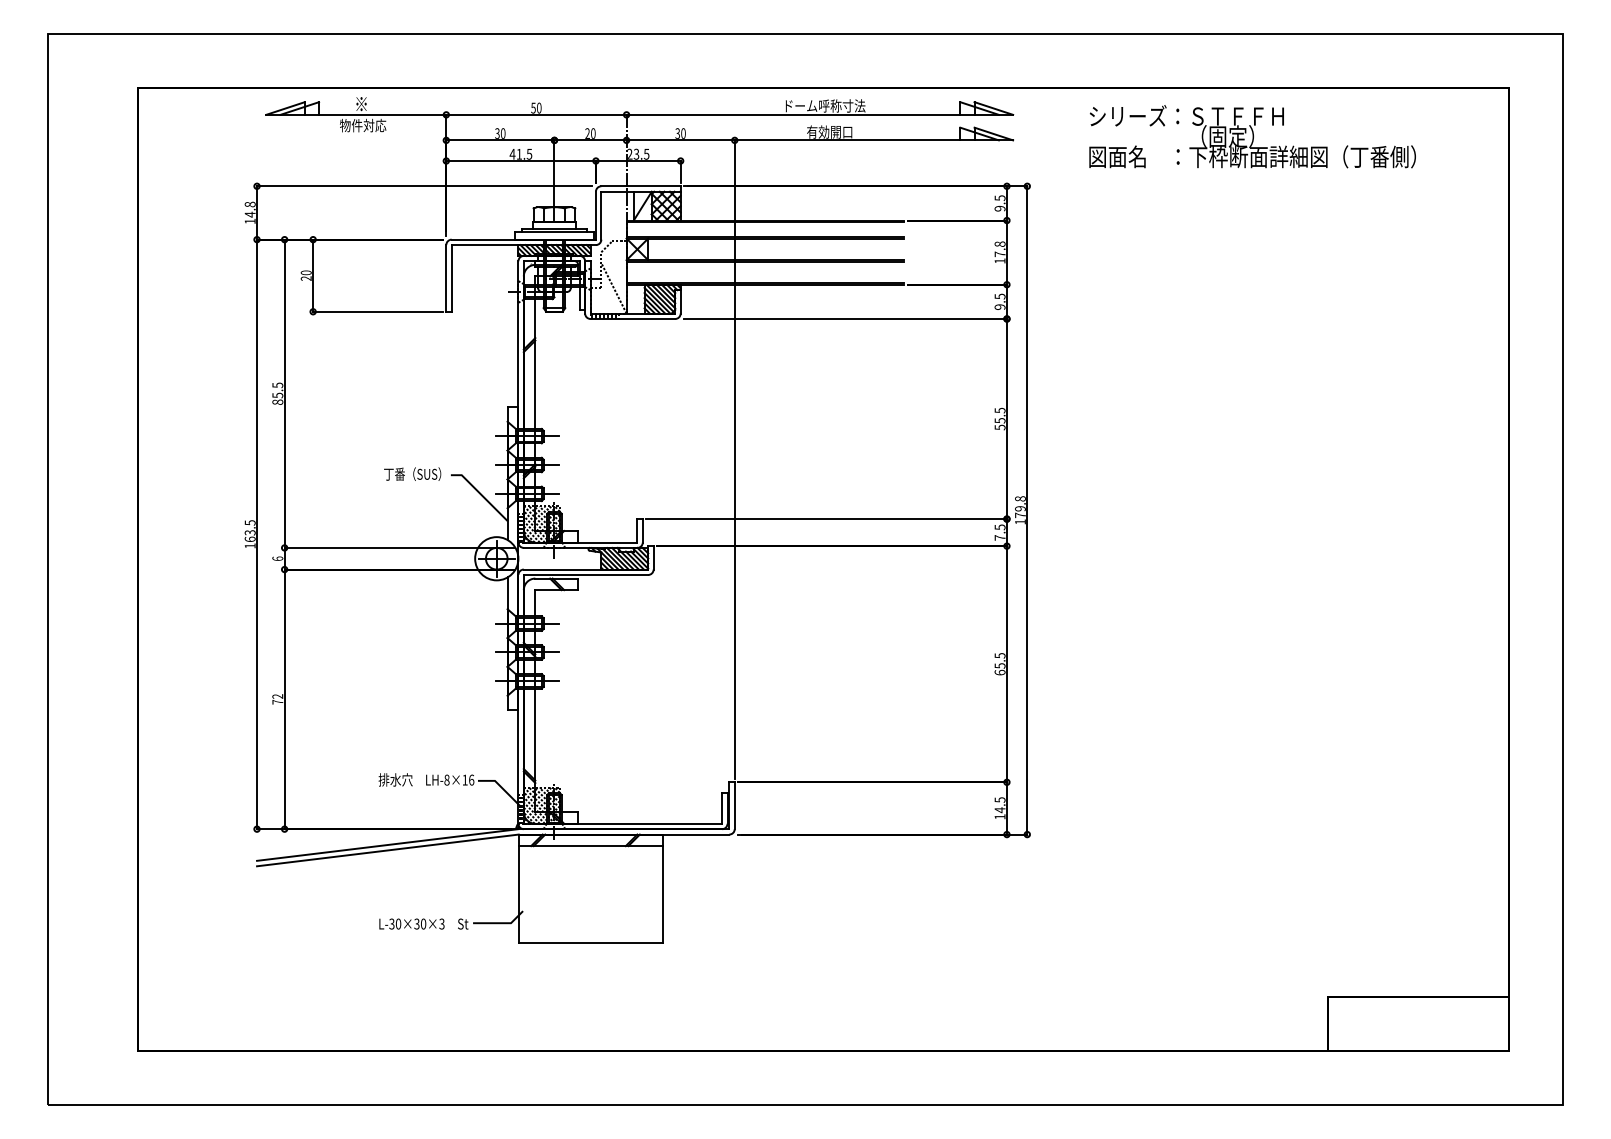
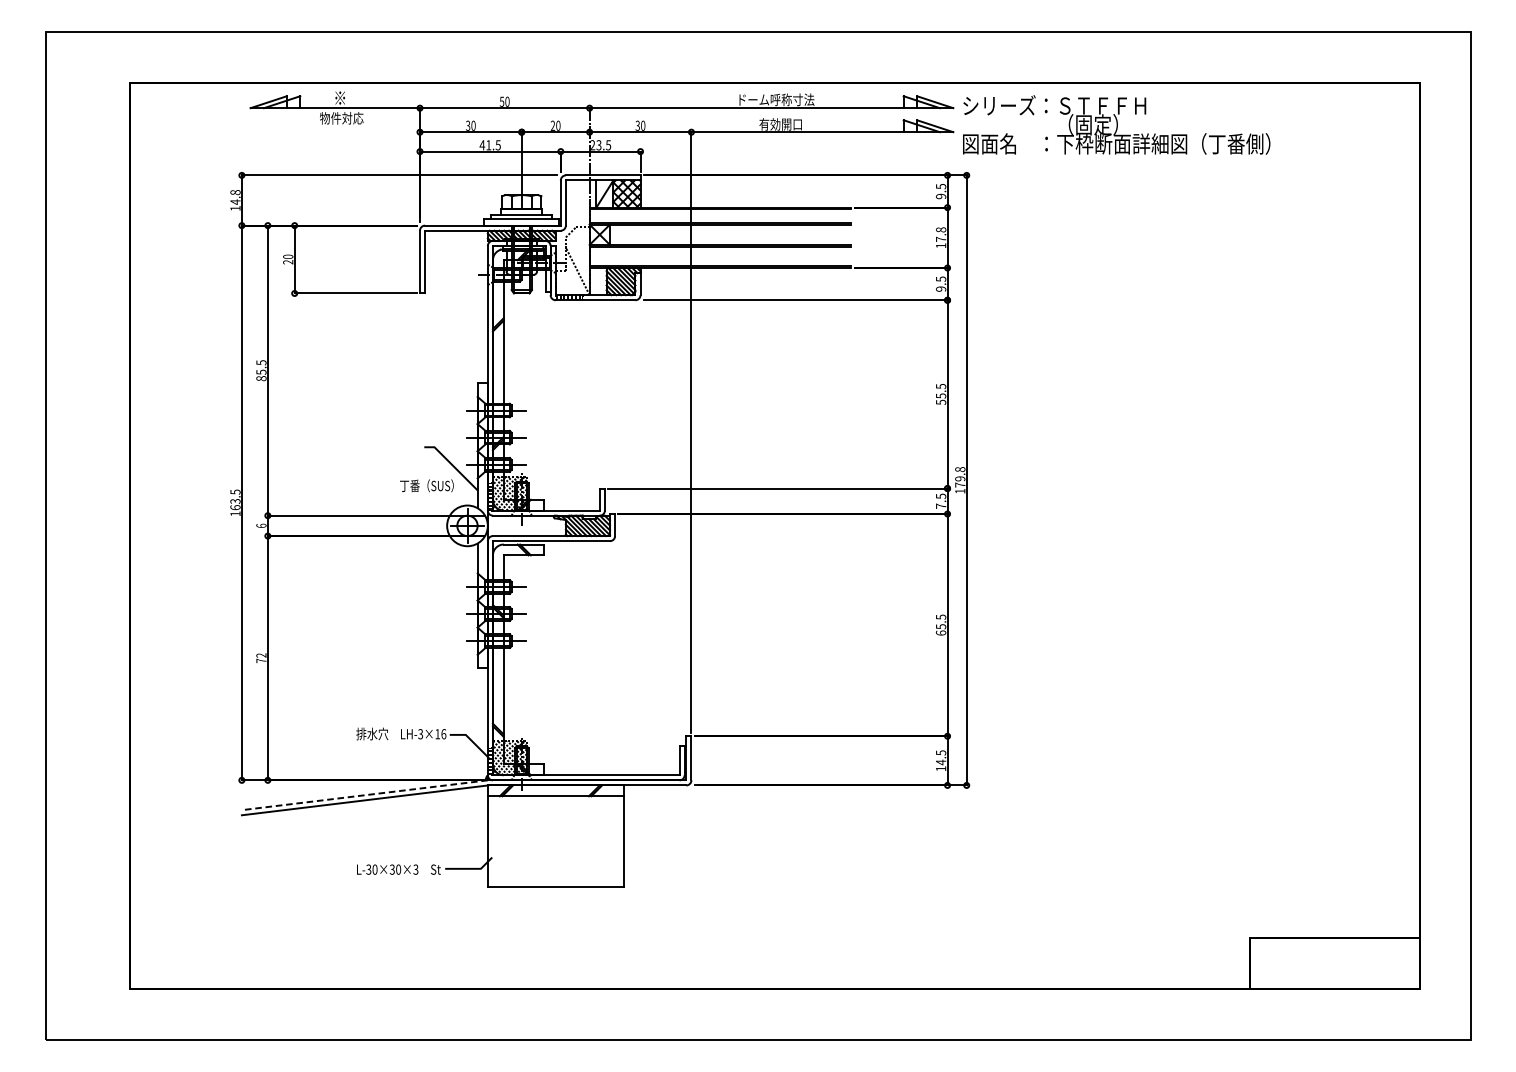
text: (1252, 136) -> (1116, 124), moved
text: (412, 473) -> (426, 485), moved
text: (446, 779) -> (420, 733), LH-8×16 -> LH-3×16
line: (387, 845) -> (364, 795), solid -> dashed

